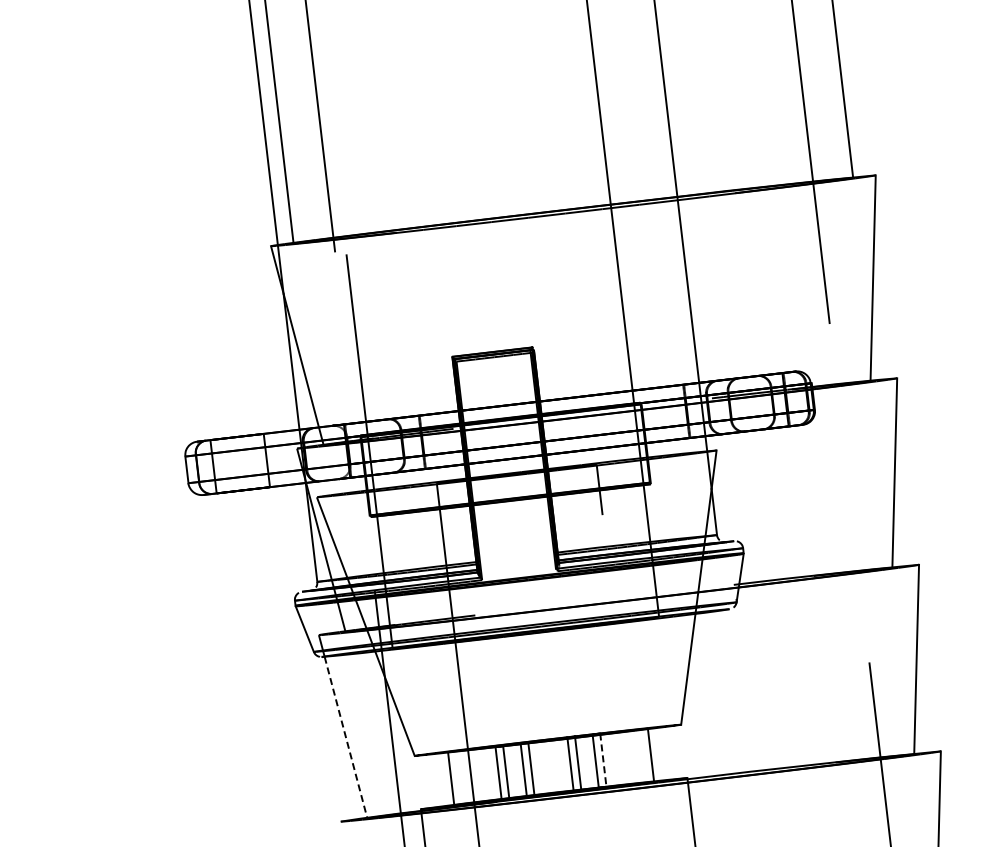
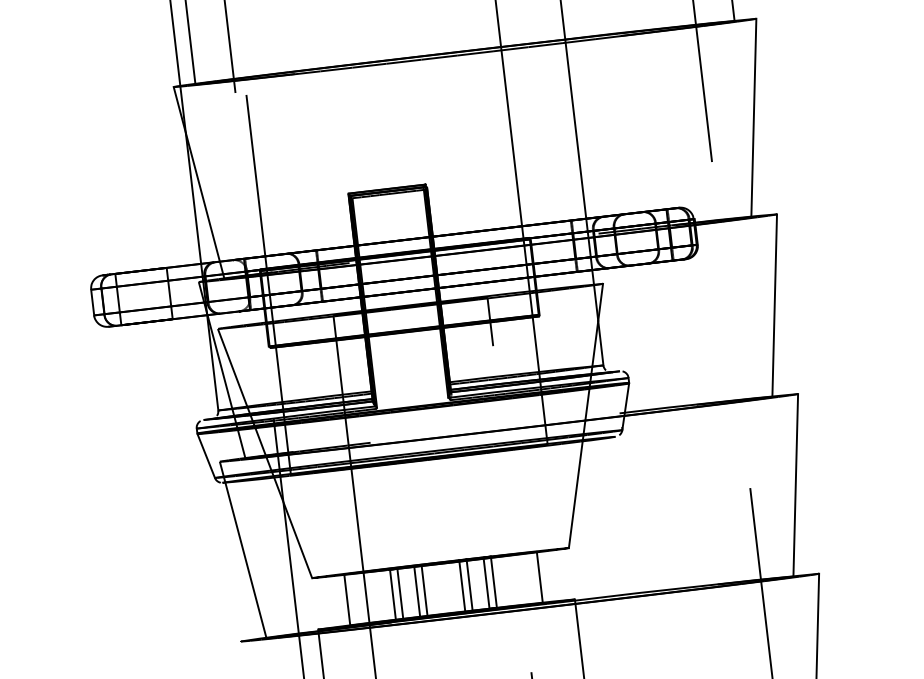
line: (346, 737) -> (246, 560), dashed -> solid
line: (603, 760) -> (494, 582), dashed -> solid

